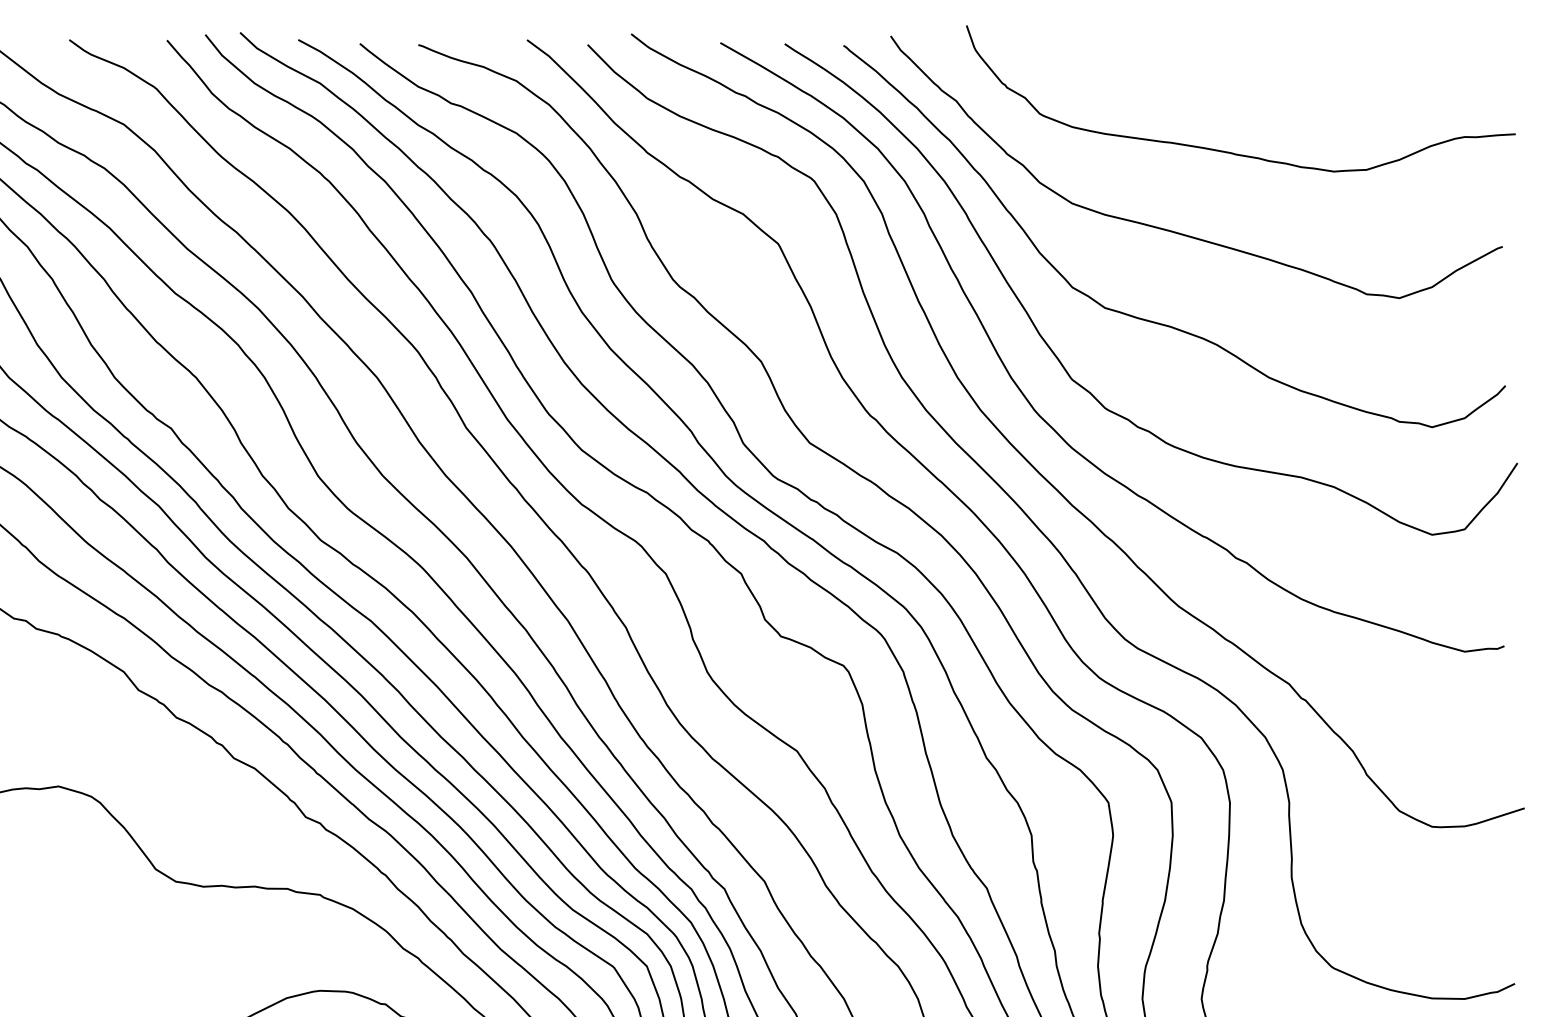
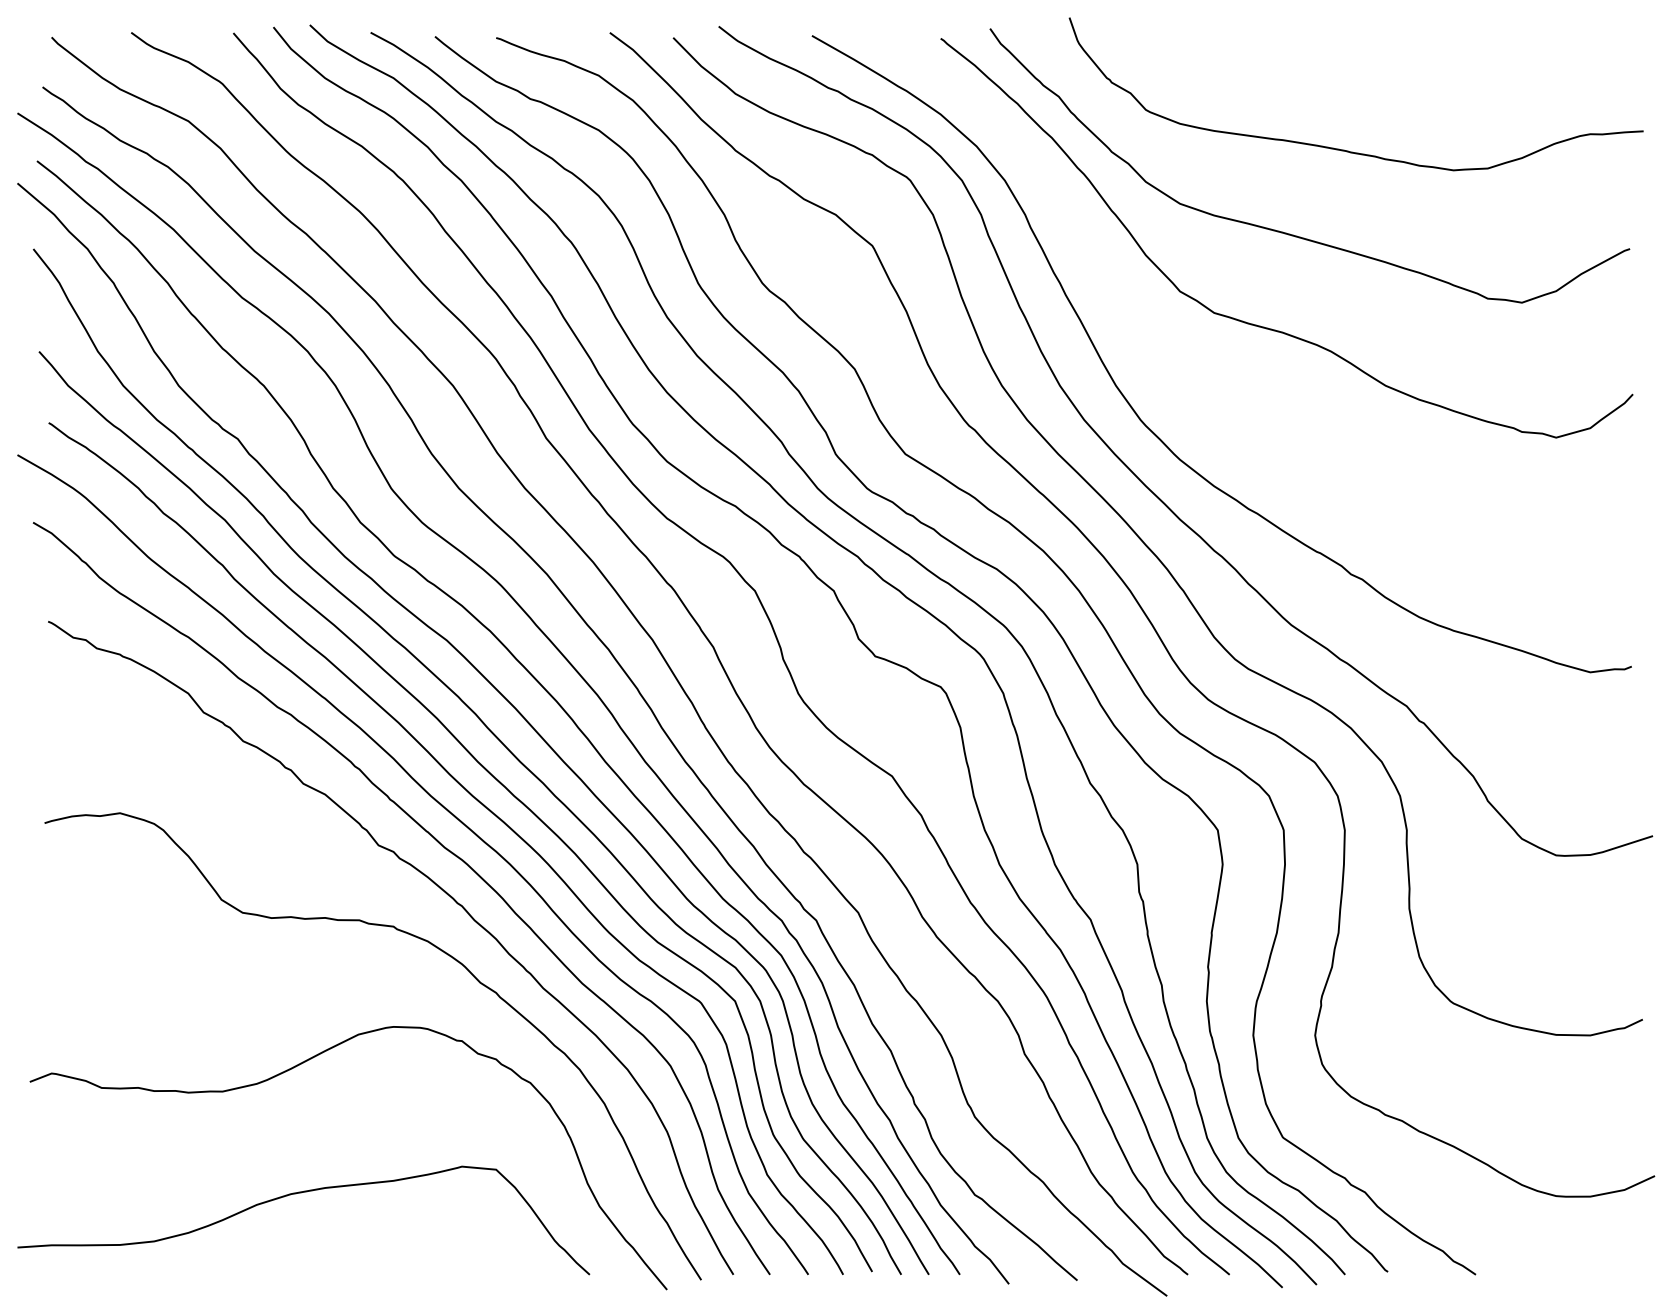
curve: (1057, 356) -> (1164, 363), removed

